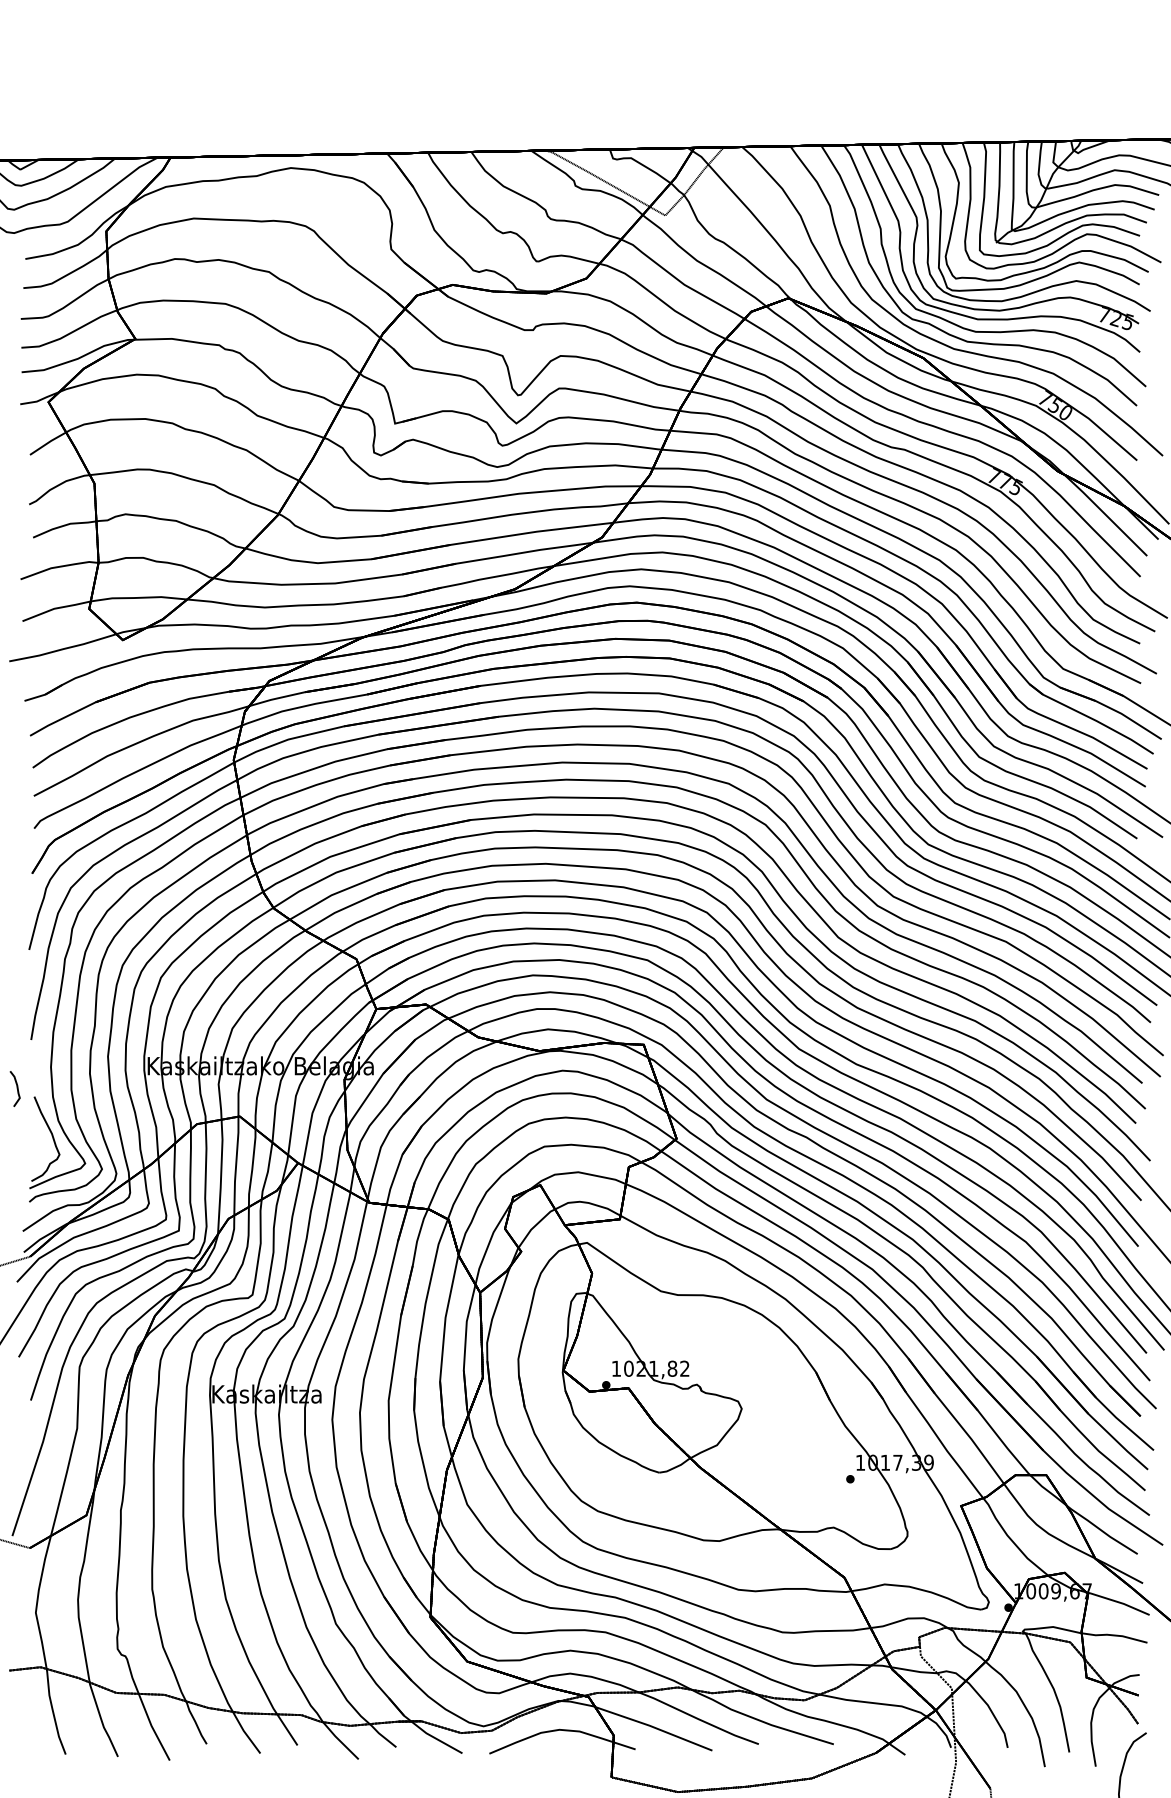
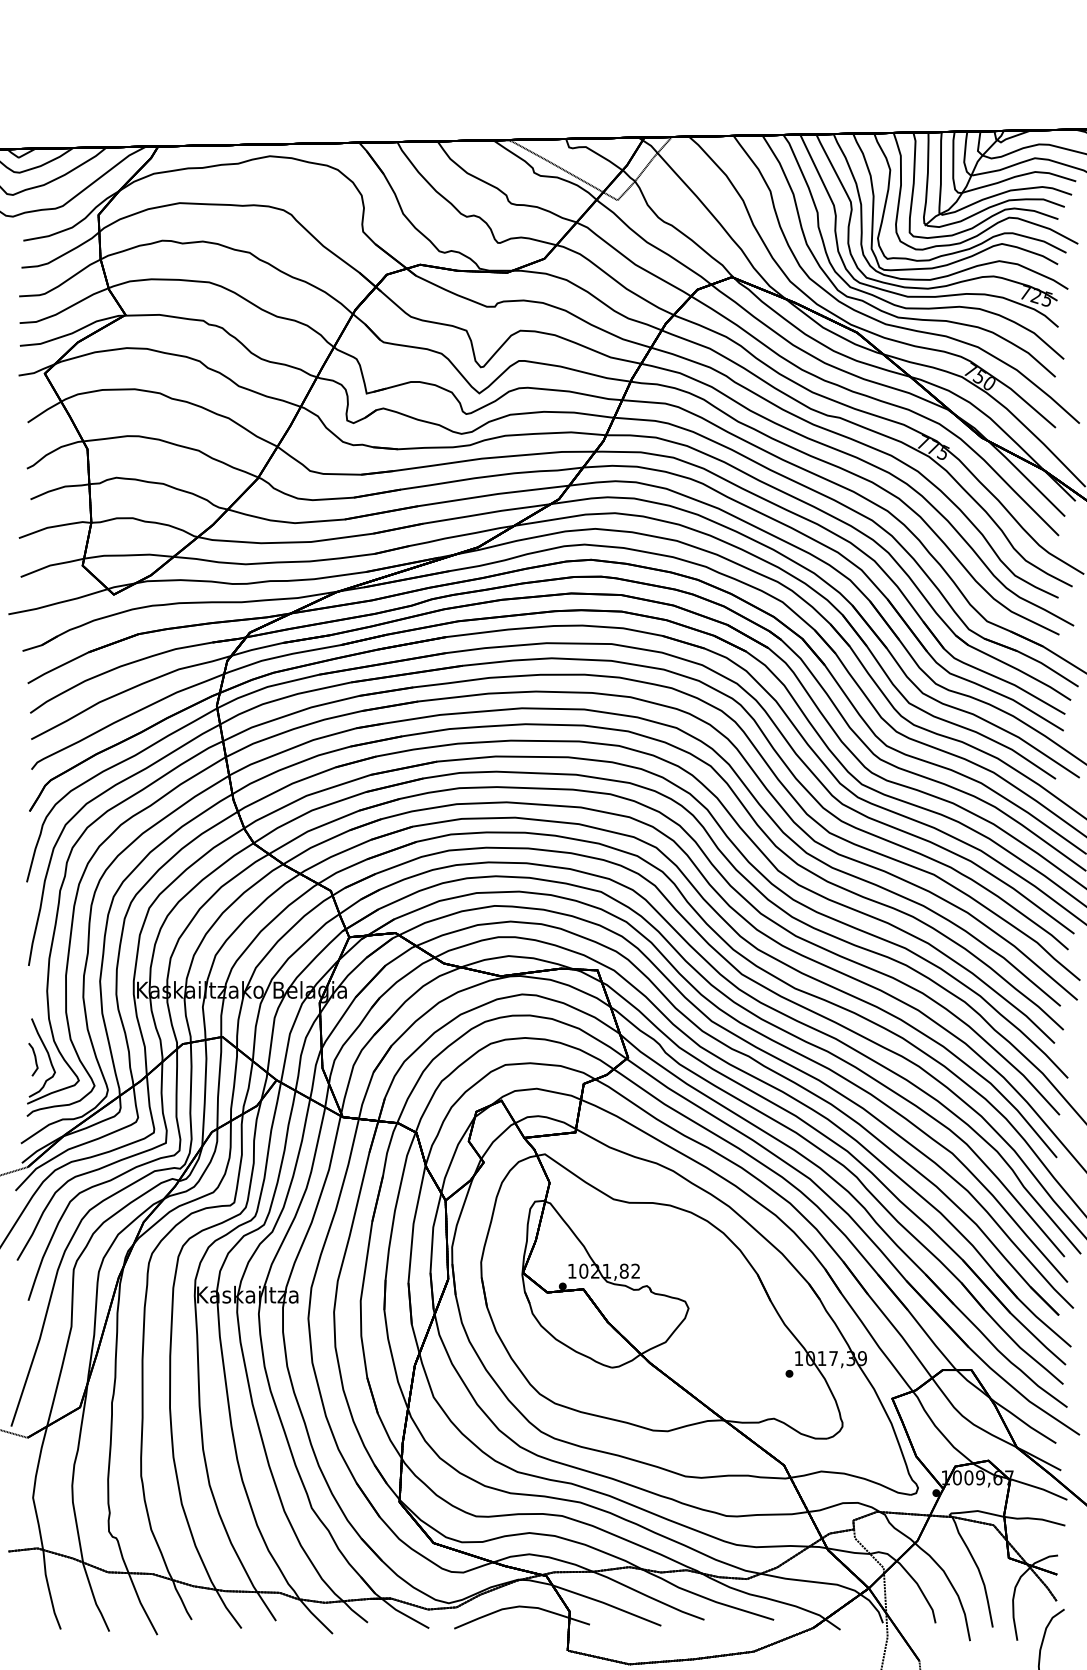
curve: (16, 1088) -> (34, 1059), moved

